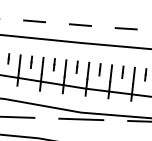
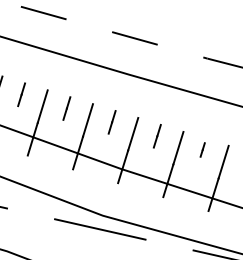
part: (122, 71) -> (202, 148), size x0.6

